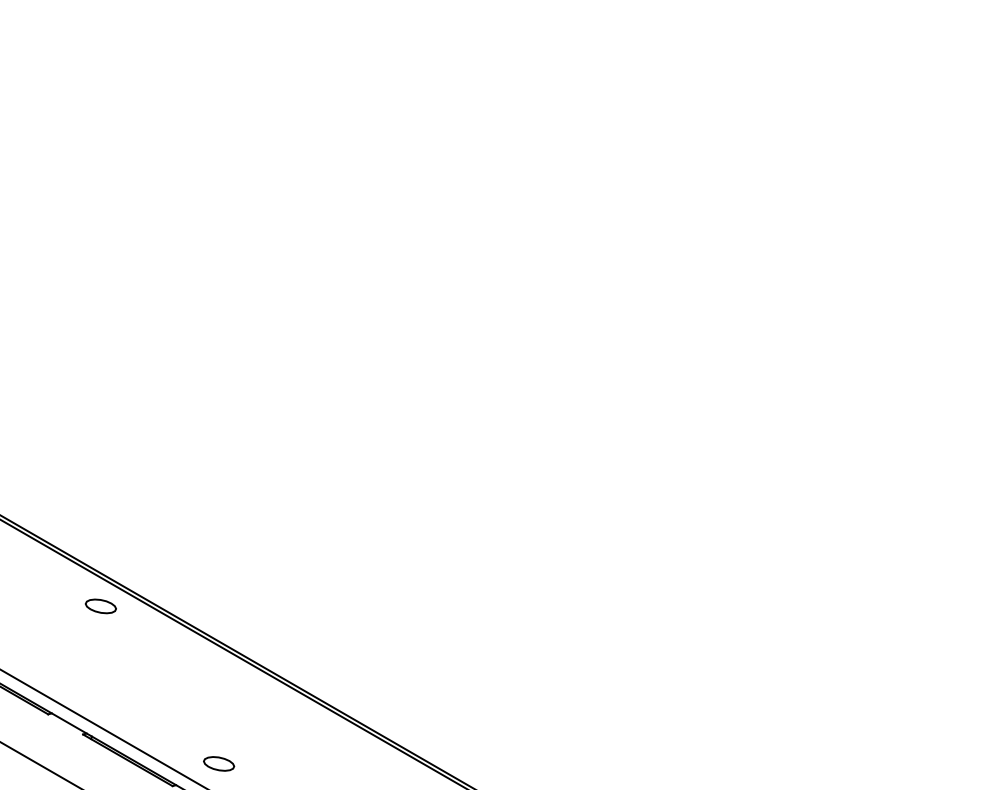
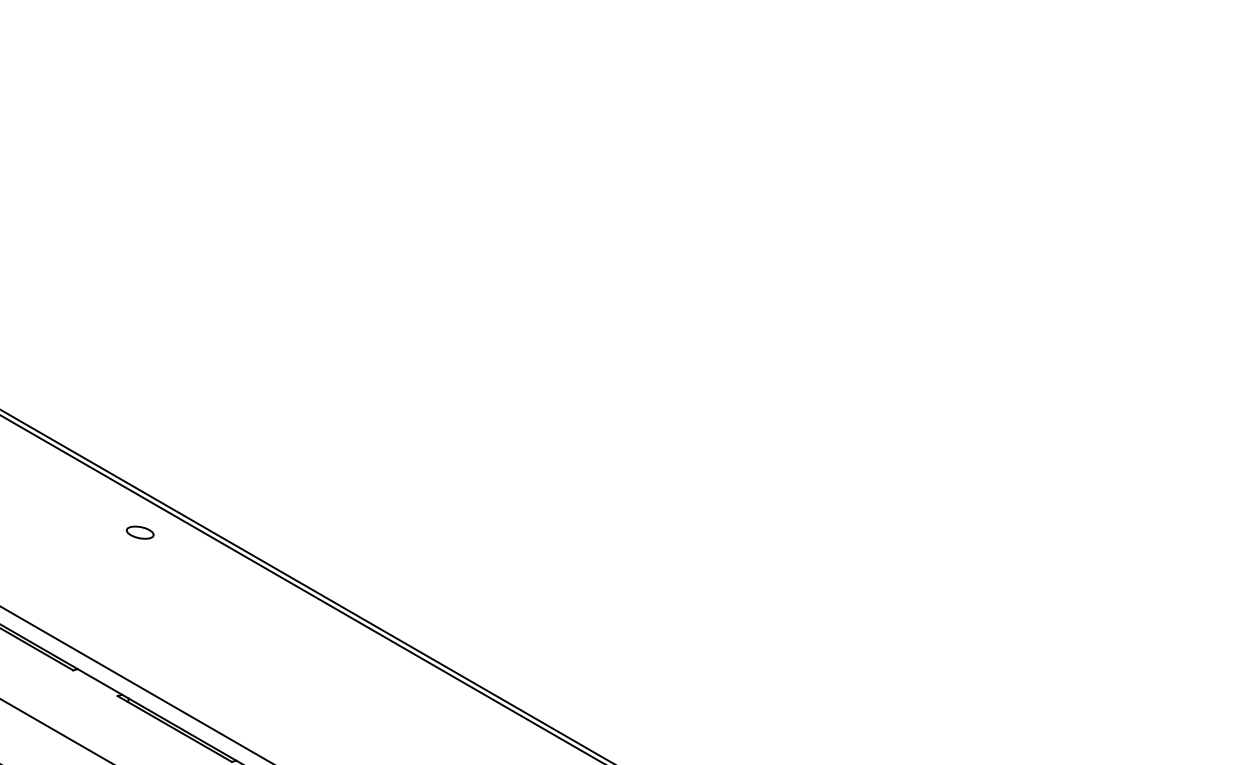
part: (100, 606) -> (139, 532), size x0.7
part: (219, 763) -> (291, 733), removed

